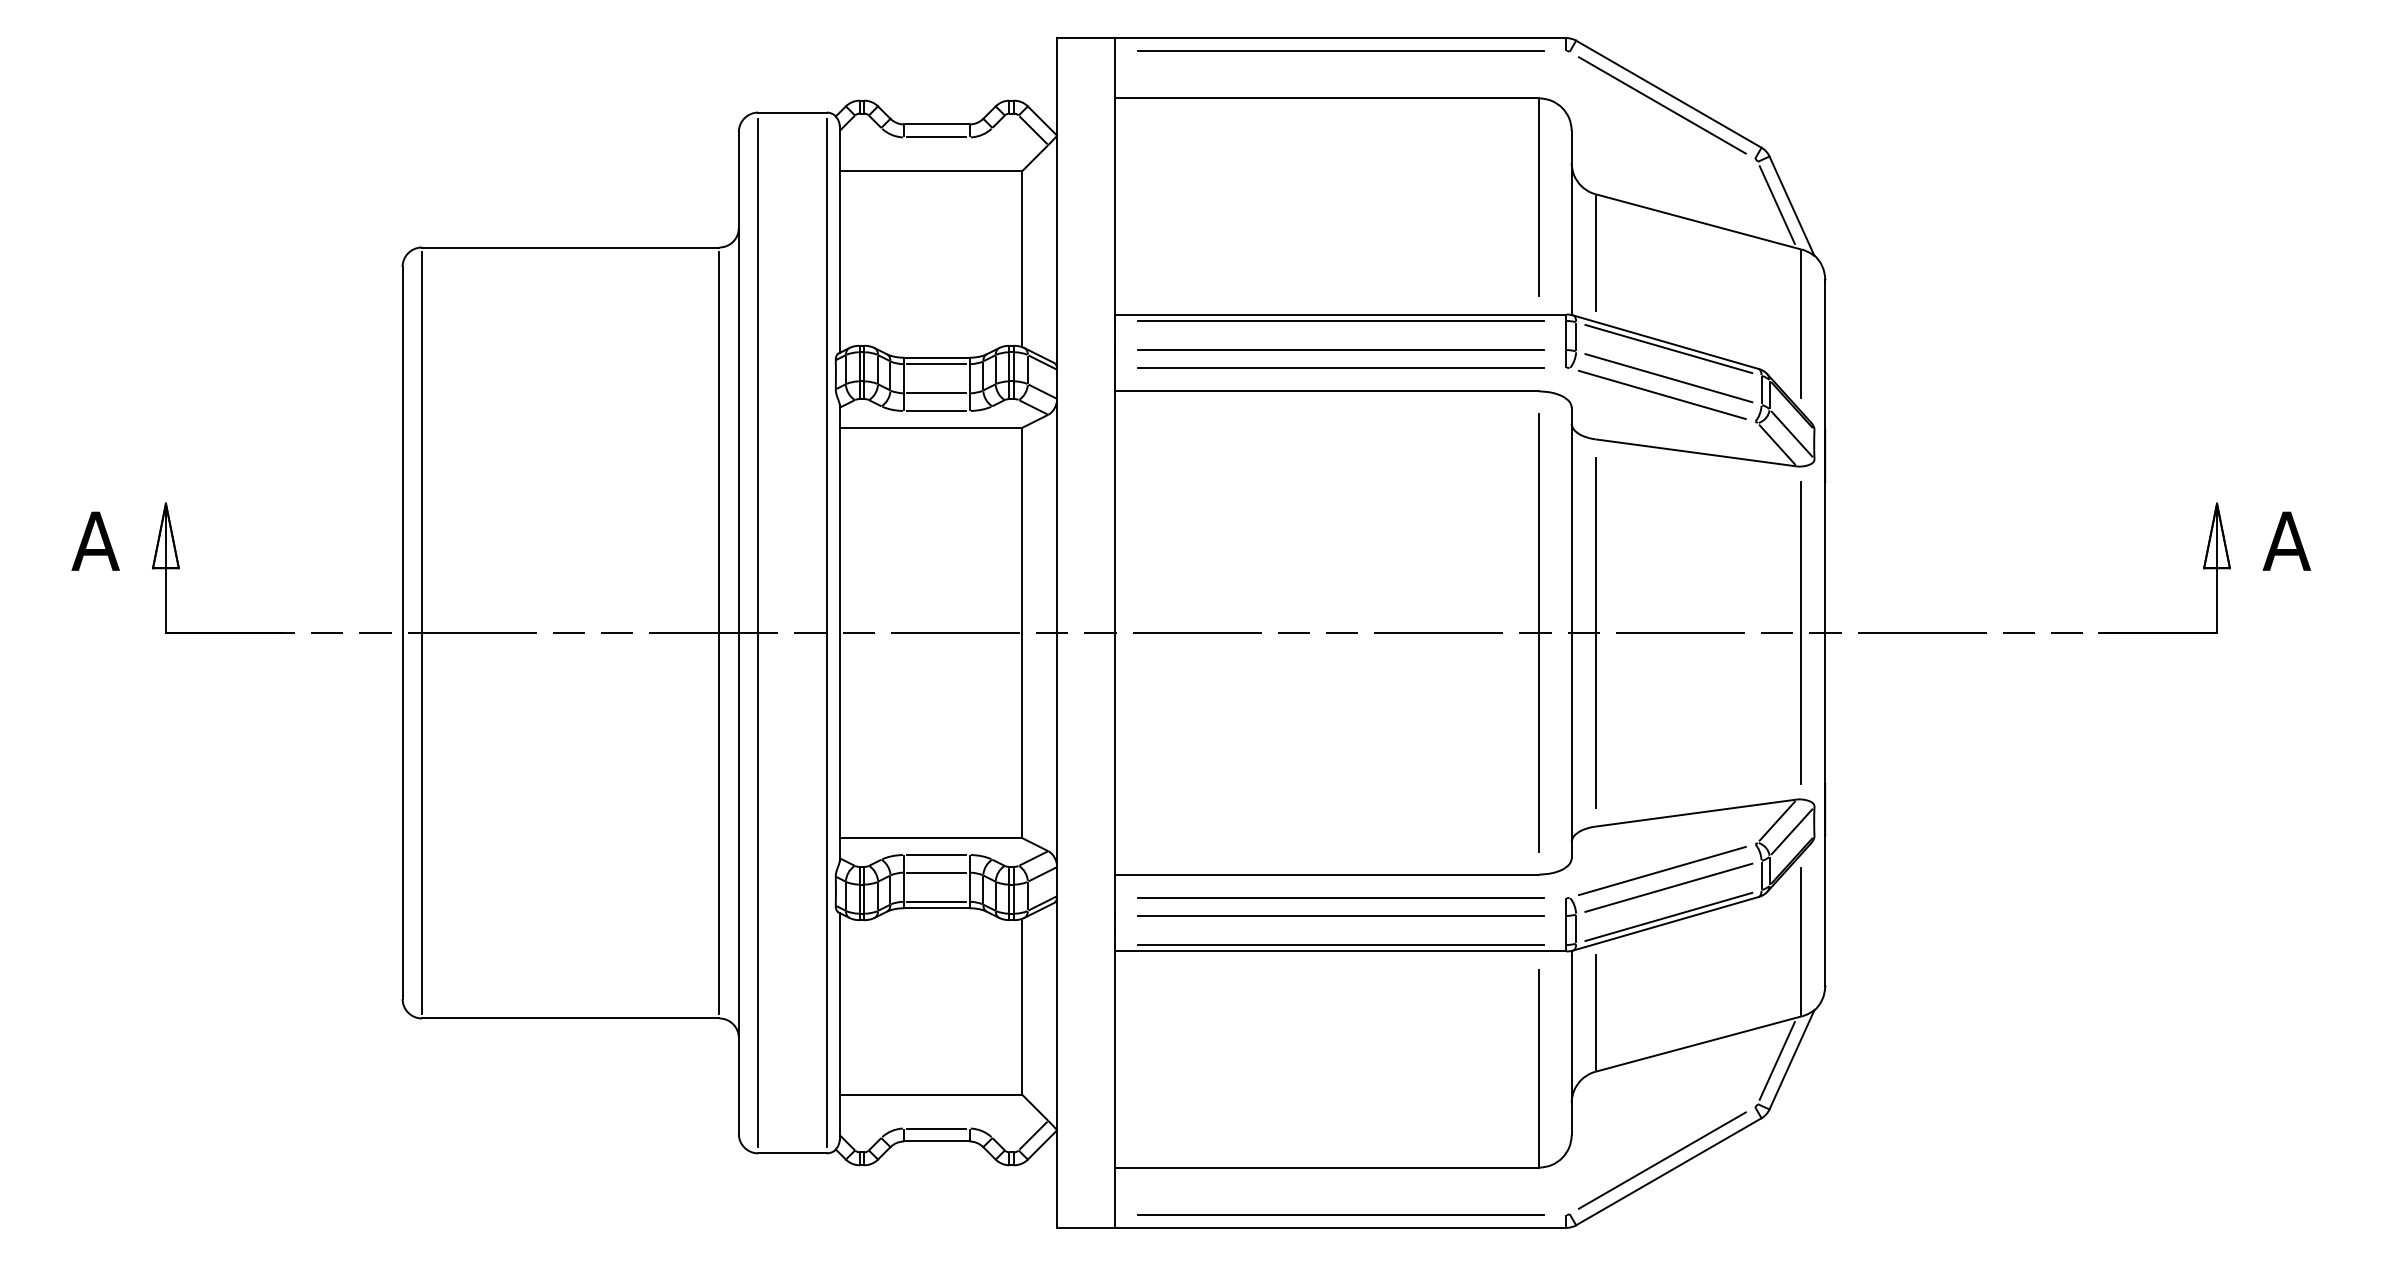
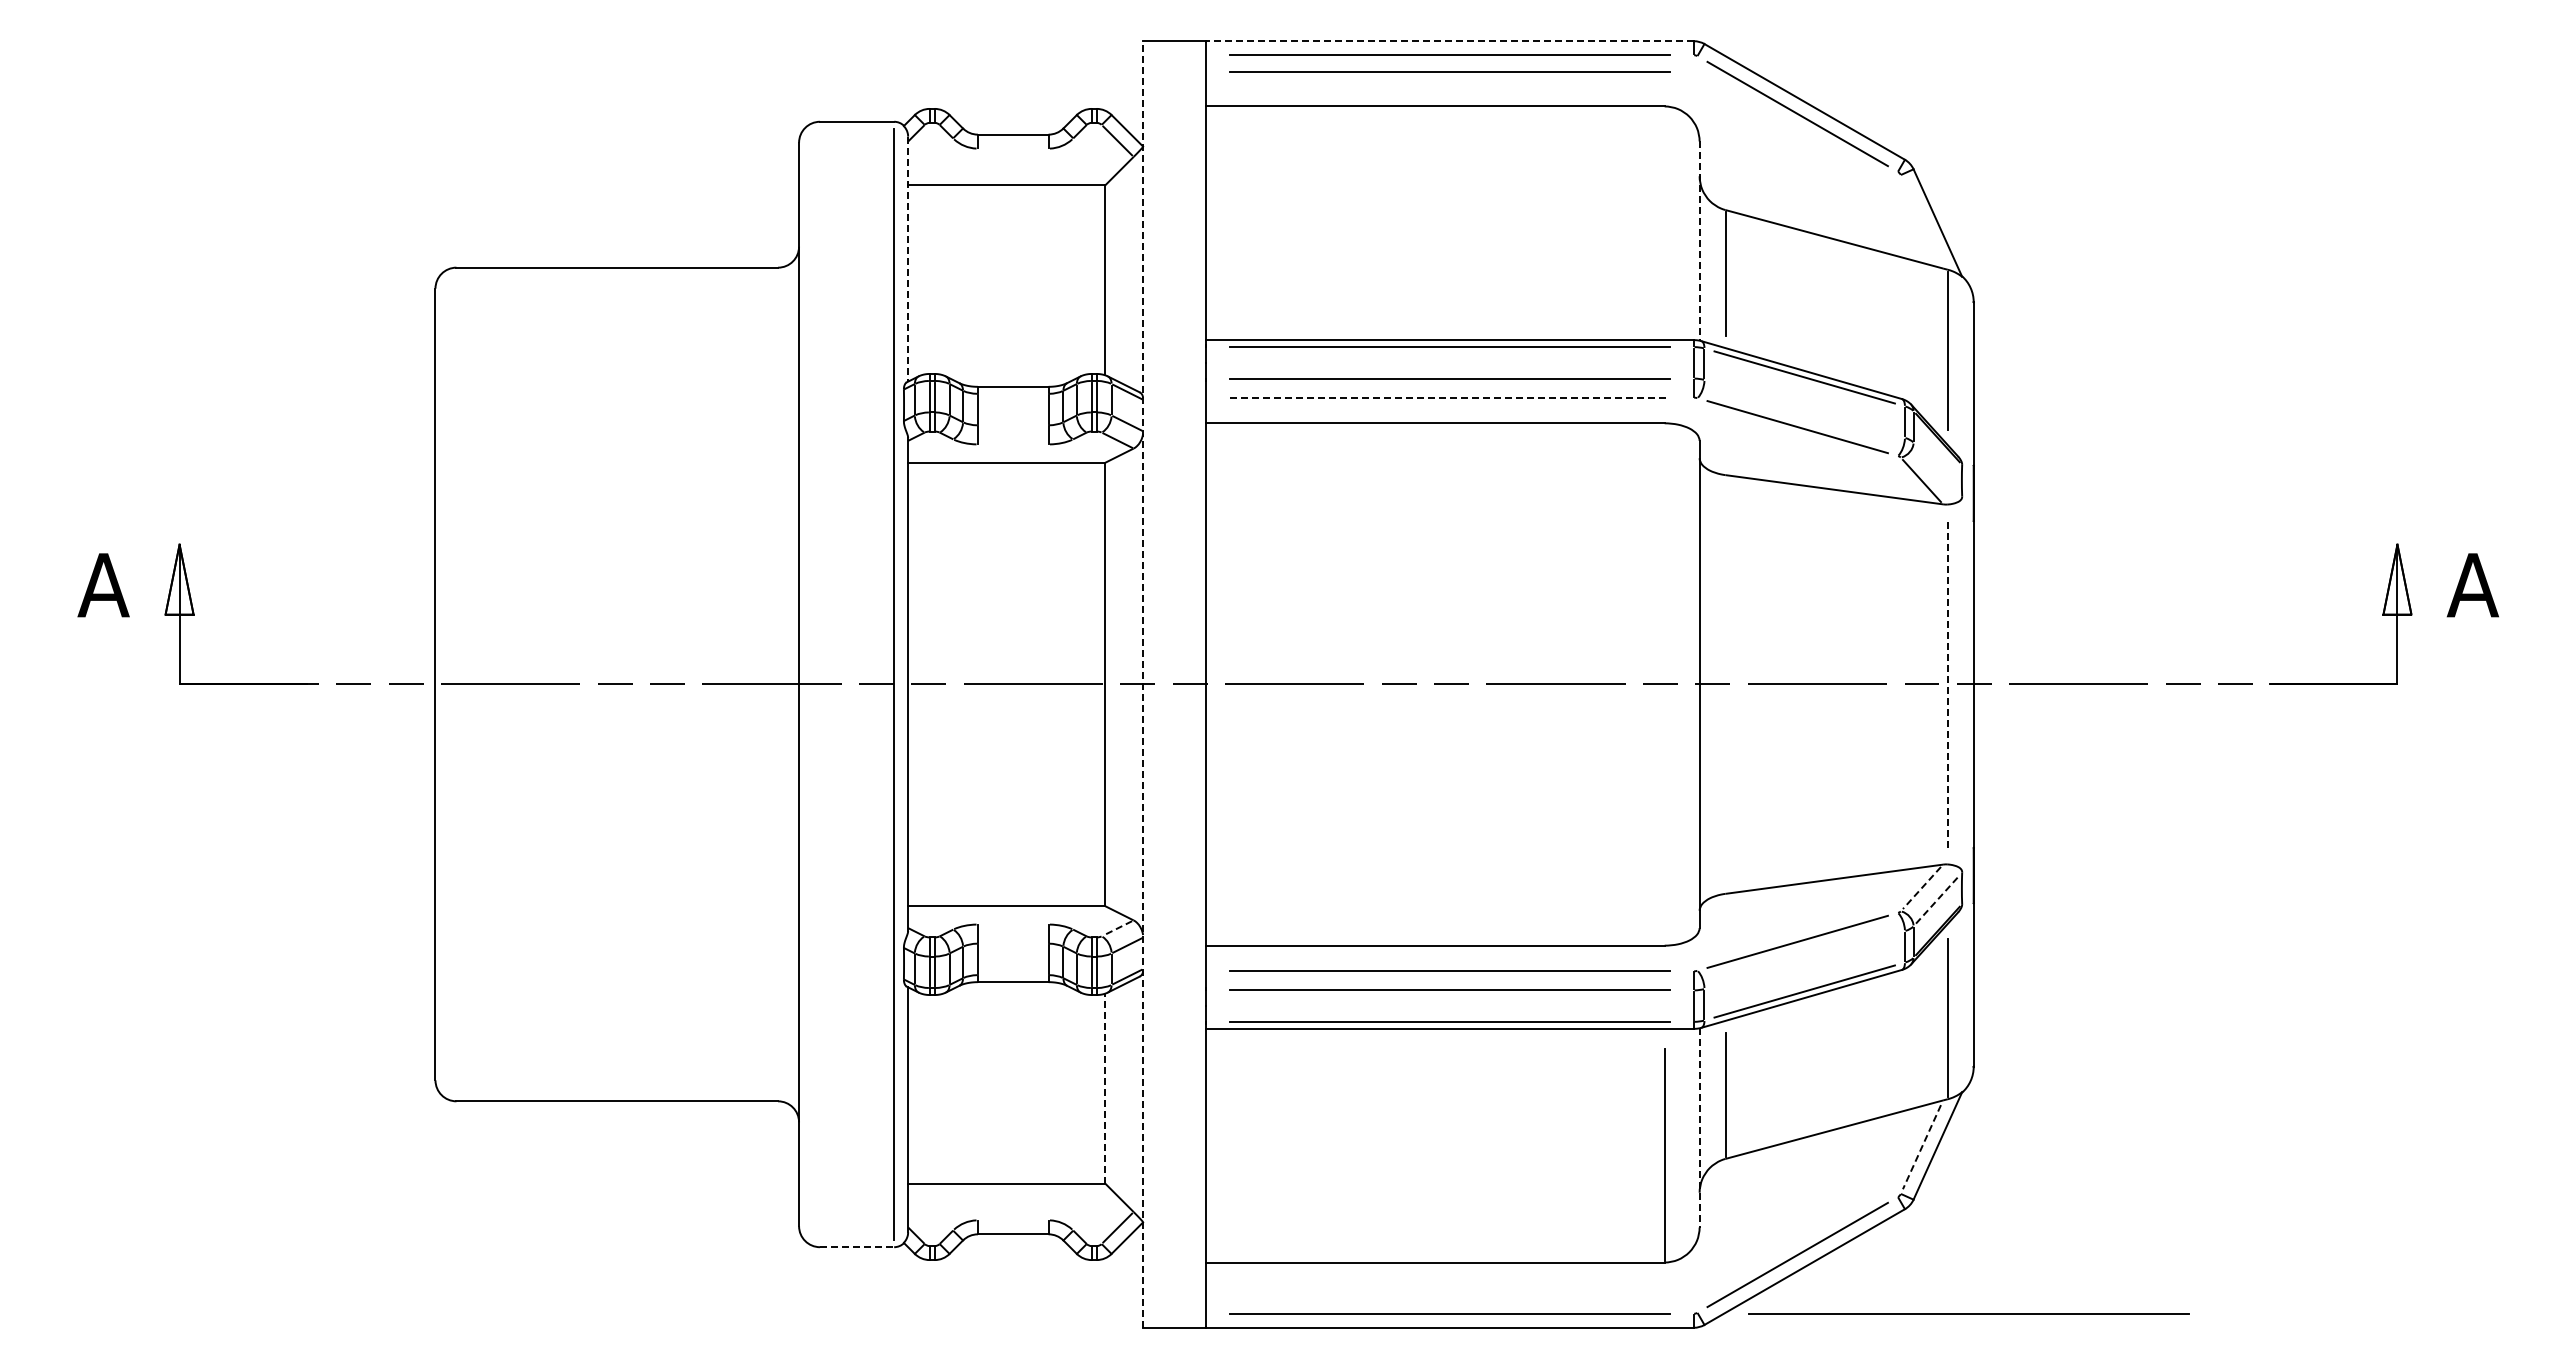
line: (1341, 38) -> (1450, 41), solid -> dashed
line: (1340, 66) -> (1449, 71), added
line: (937, 137) -> (1013, 148), removed
line: (1539, 198) -> (1664, 214), removed
line: (1776, 204) -> (1921, 221), removed
line: (1571, 223) -> (1699, 241), solid -> dashed
line: (840, 239) -> (908, 259), solid -> dashed
line: (937, 363) -> (1013, 393), removed
line: (1341, 367) -> (1450, 397), solid -> dashed
line: (1668, 377) -> (1804, 408), removed
line: (937, 393) -> (1013, 425), removed
line: (937, 411) -> (1013, 444), removed
line: (1791, 434) -> (1937, 469), removed
line: (1800, 632) -> (1947, 683), solid -> dashed
line: (422, 633) -> (456, 684), removed
line: (719, 633) -> (778, 684), removed
line: (758, 633) -> (820, 684), removed
line: (1057, 633) -> (1143, 684), solid -> dashed
line: (1539, 633) -> (1664, 684), removed
line: (1595, 633) -> (1725, 684), removed
line: (1776, 821) -> (1921, 888), solid -> dashed
line: (1791, 831) -> (1937, 899), solid -> dashed
line: (937, 854) -> (1013, 924), removed
line: (1033, 858) -> (1117, 928), solid -> dashed
line: (937, 872) -> (1013, 943), removed
line: (1668, 887) -> (1804, 959), removed
line: (937, 902) -> (1013, 975), removed
line: (1022, 1006) -> (1105, 1088), solid -> dashed
line: (1571, 1042) -> (1699, 1127), solid -> dashed
line: (1776, 1061) -> (1921, 1147), solid -> dashed
line: (937, 1128) -> (1013, 1220), removed
line: (792, 1153) -> (857, 1247), solid -> dashed
line: (1820, 1214) -> (1968, 1313), added

